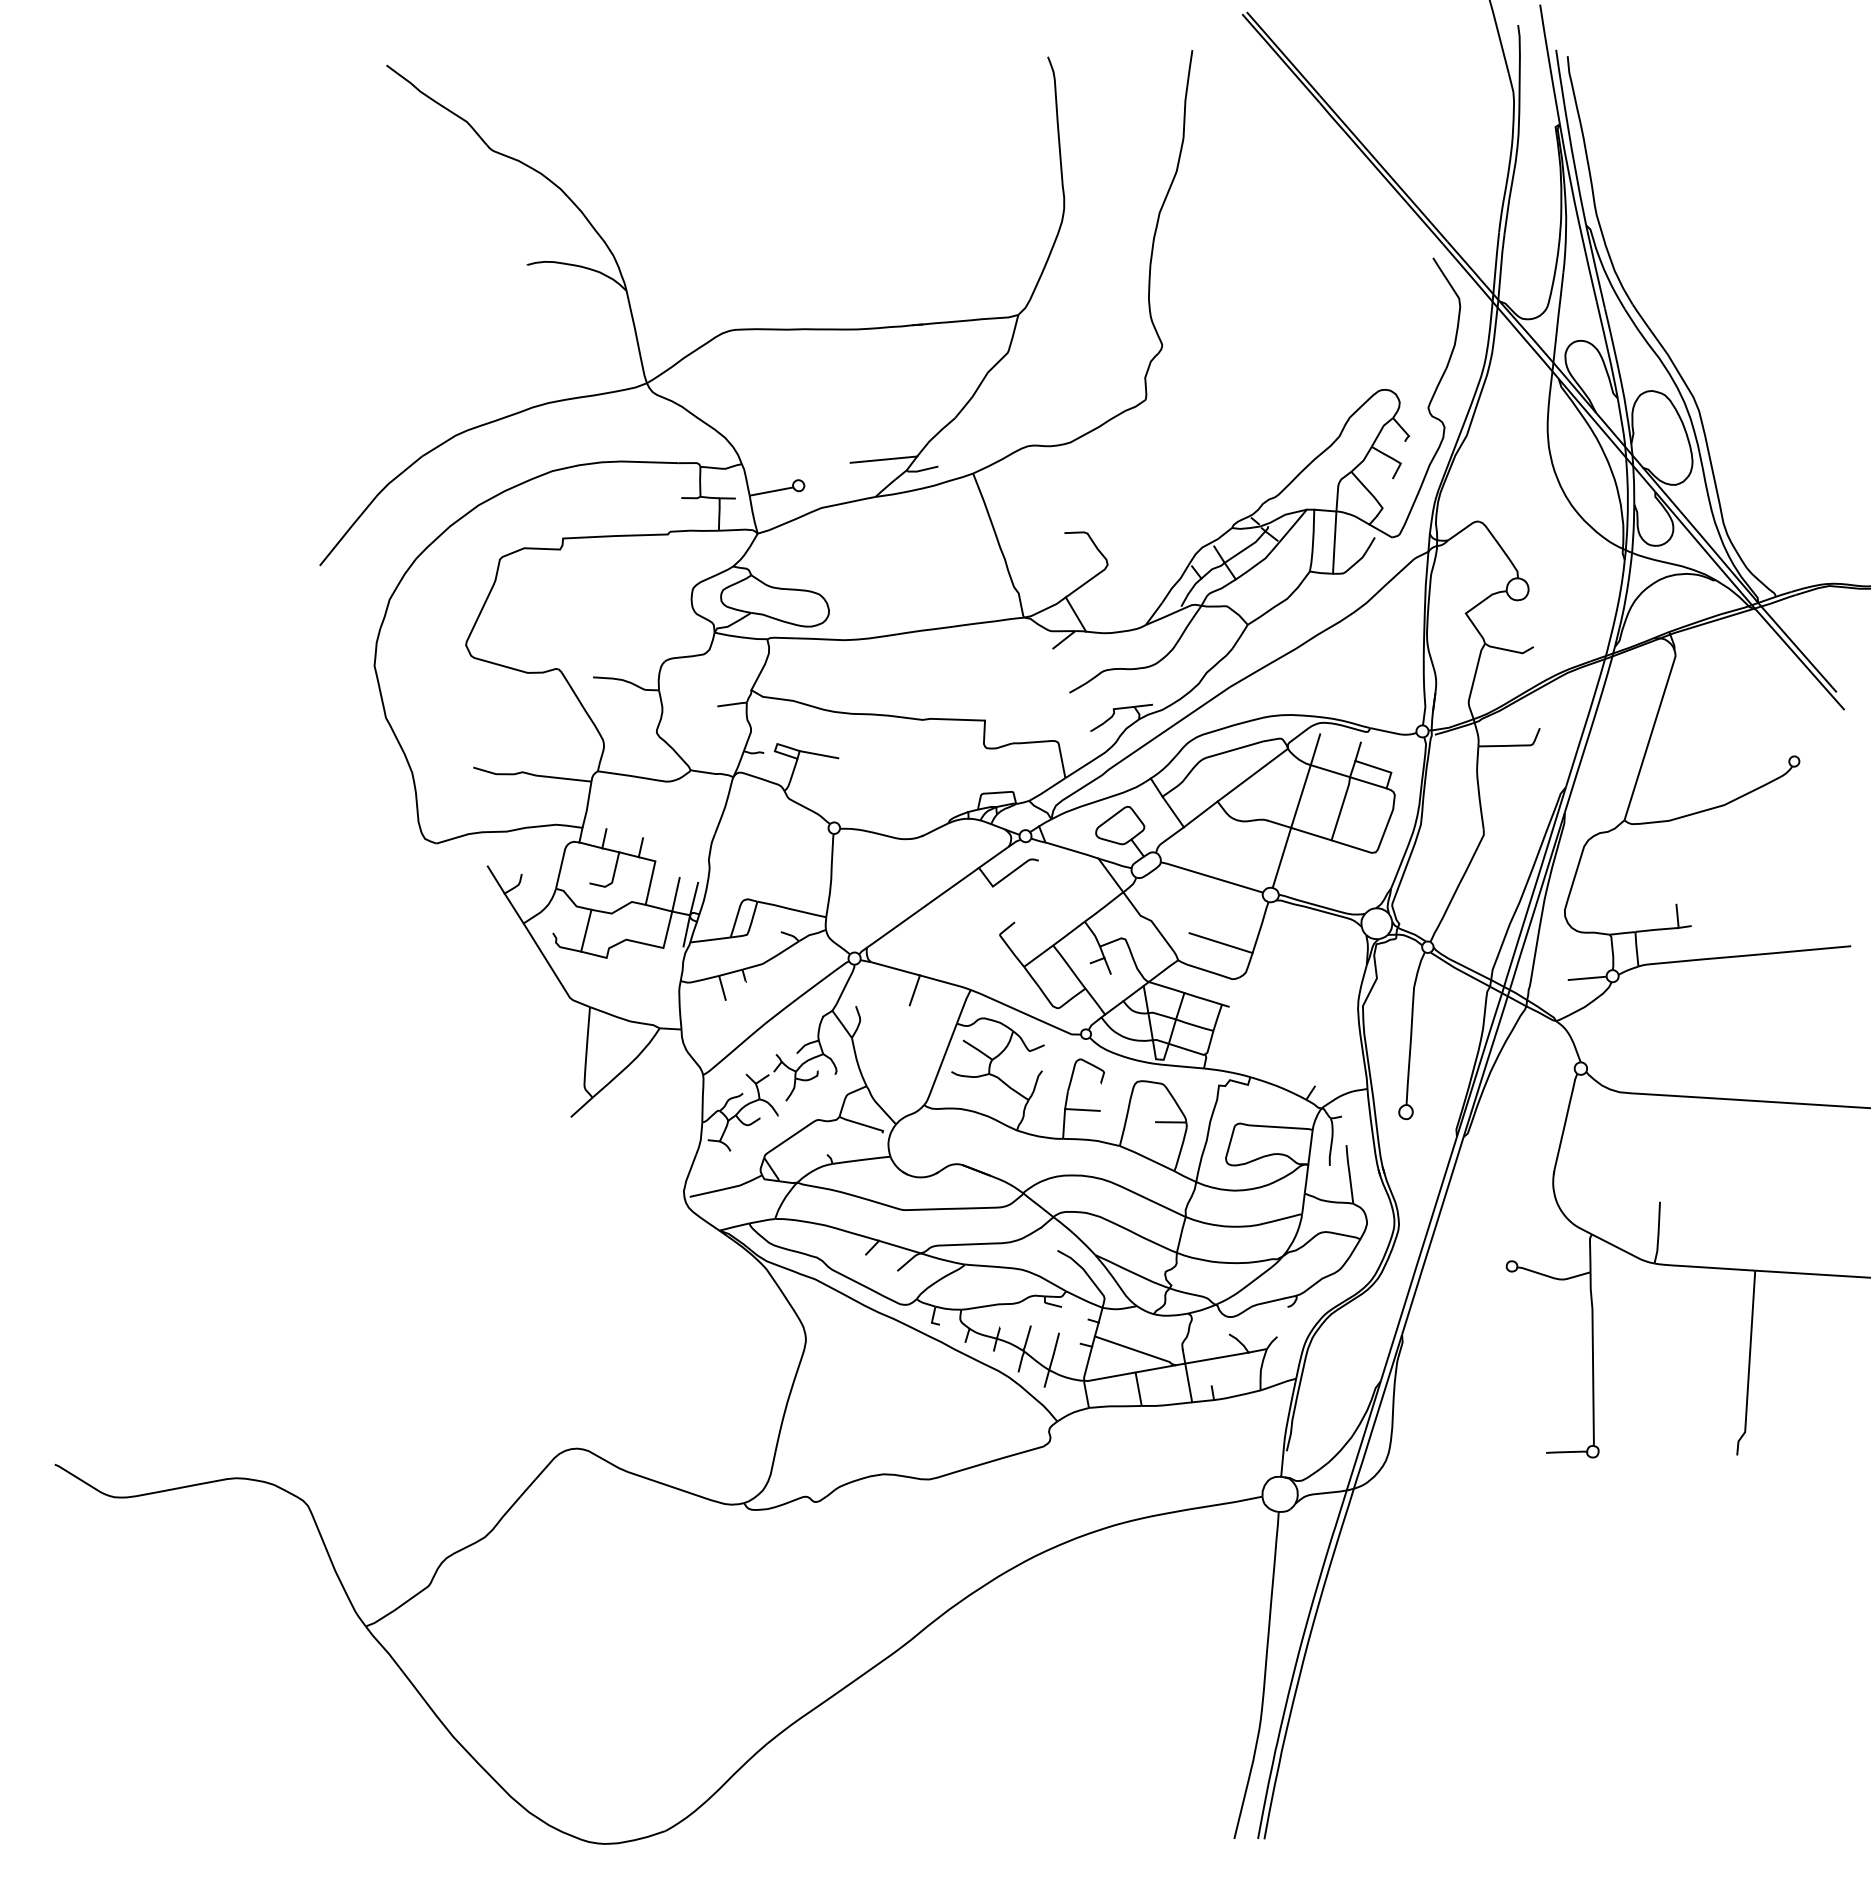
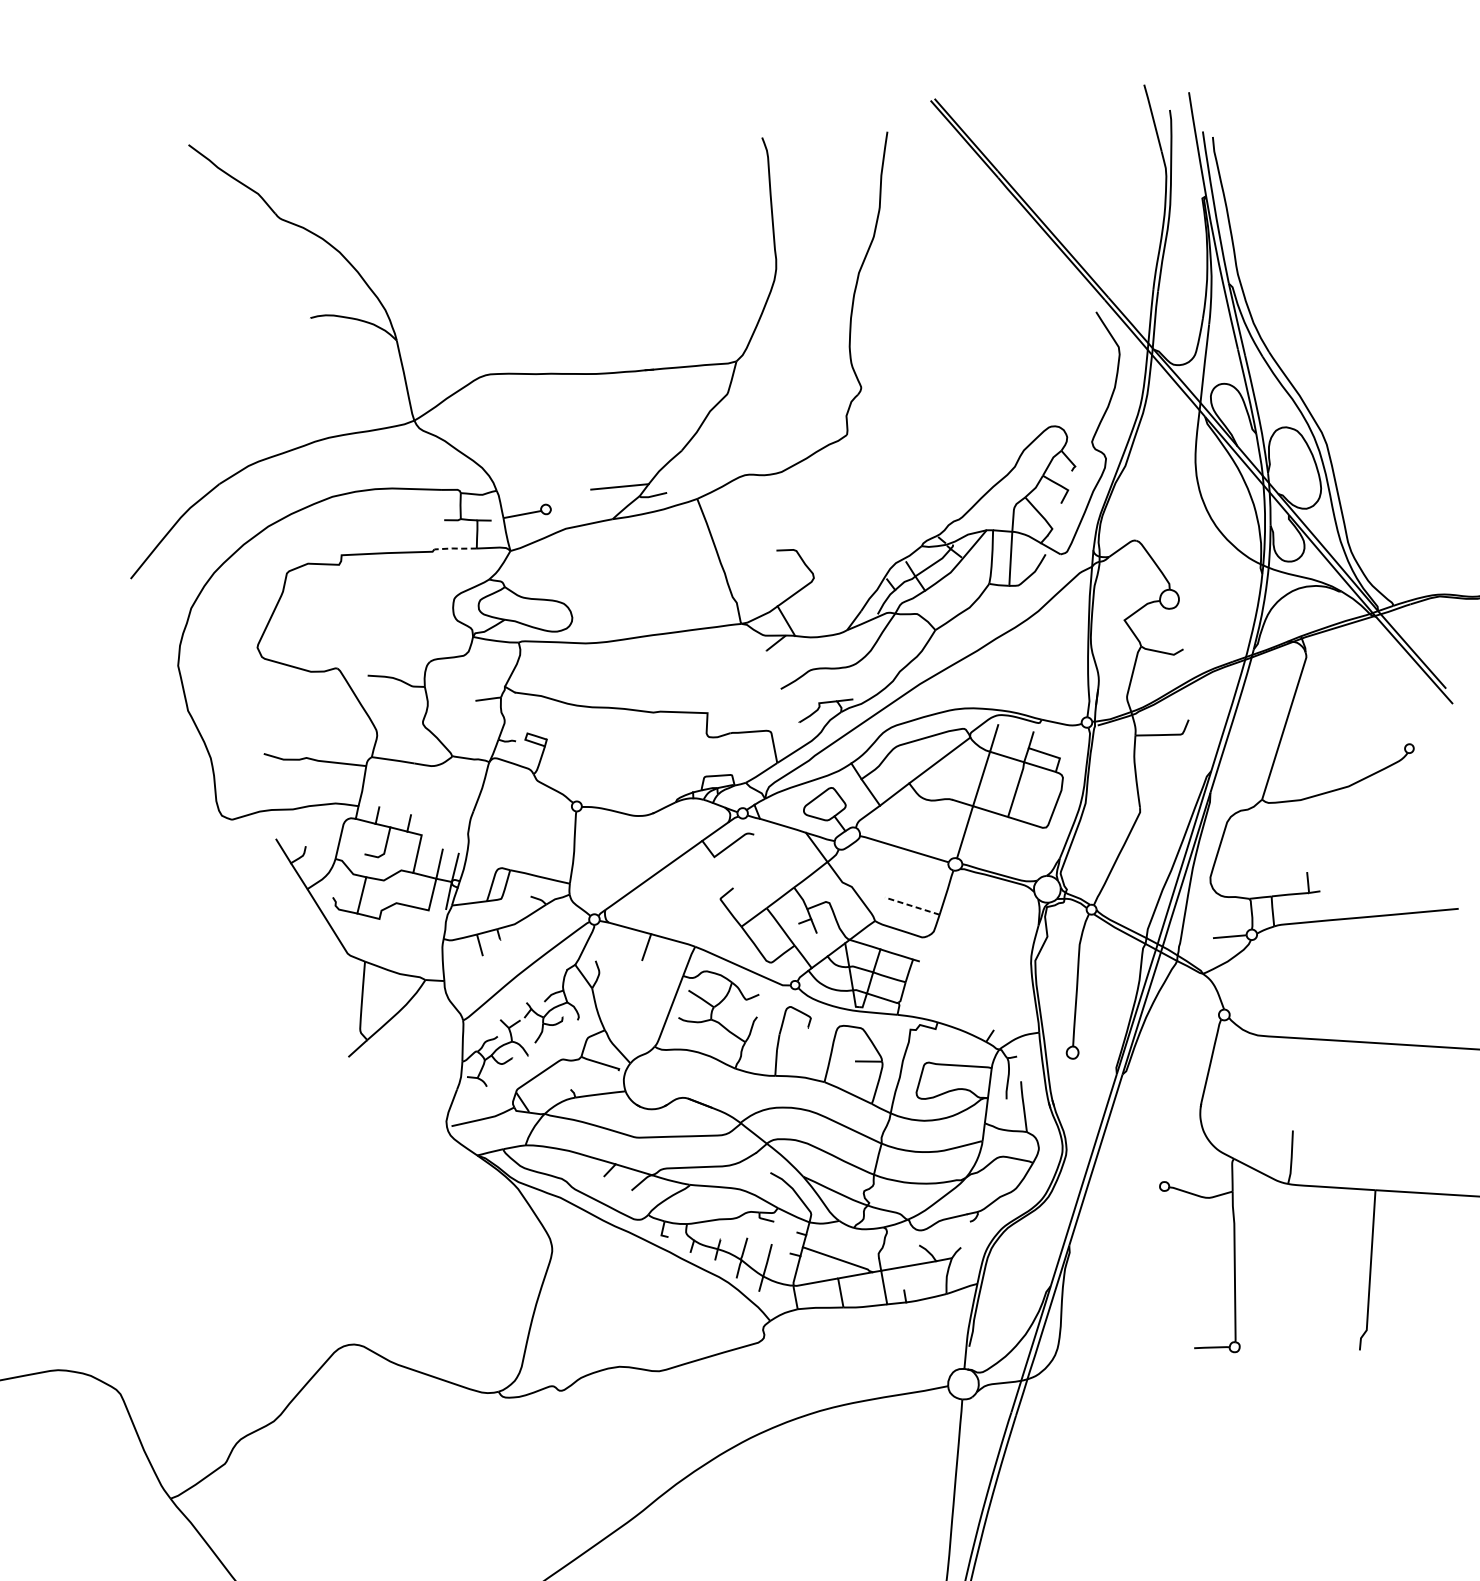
line: (694, 530) -> (455, 548), solid -> dashed
line: (818, 754) -> (563, 742), removed
line: (1220, 942) -> (911, 905), solid -> dashed
line: (1082, 1109) -> (792, 1050), removed

